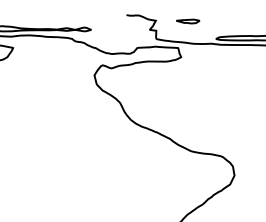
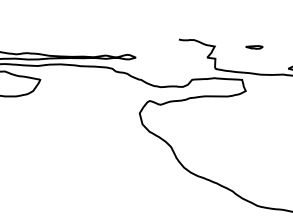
part: (188, 21) -> (254, 47), size x0.6

